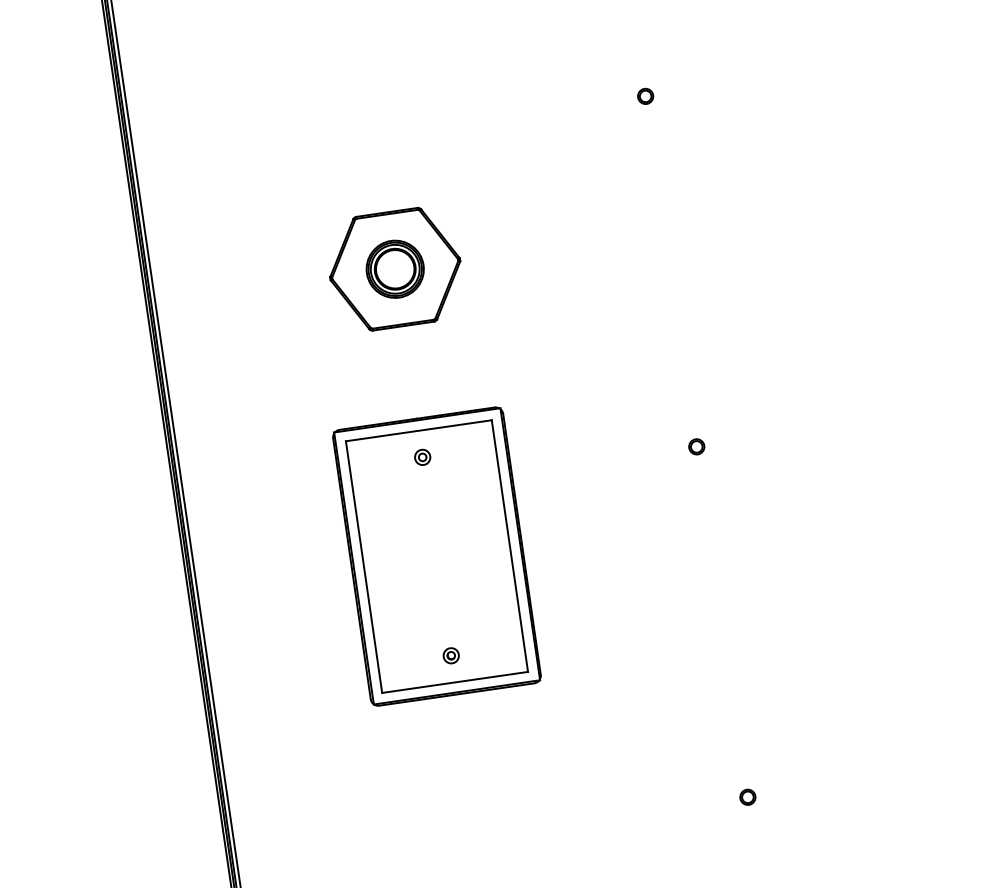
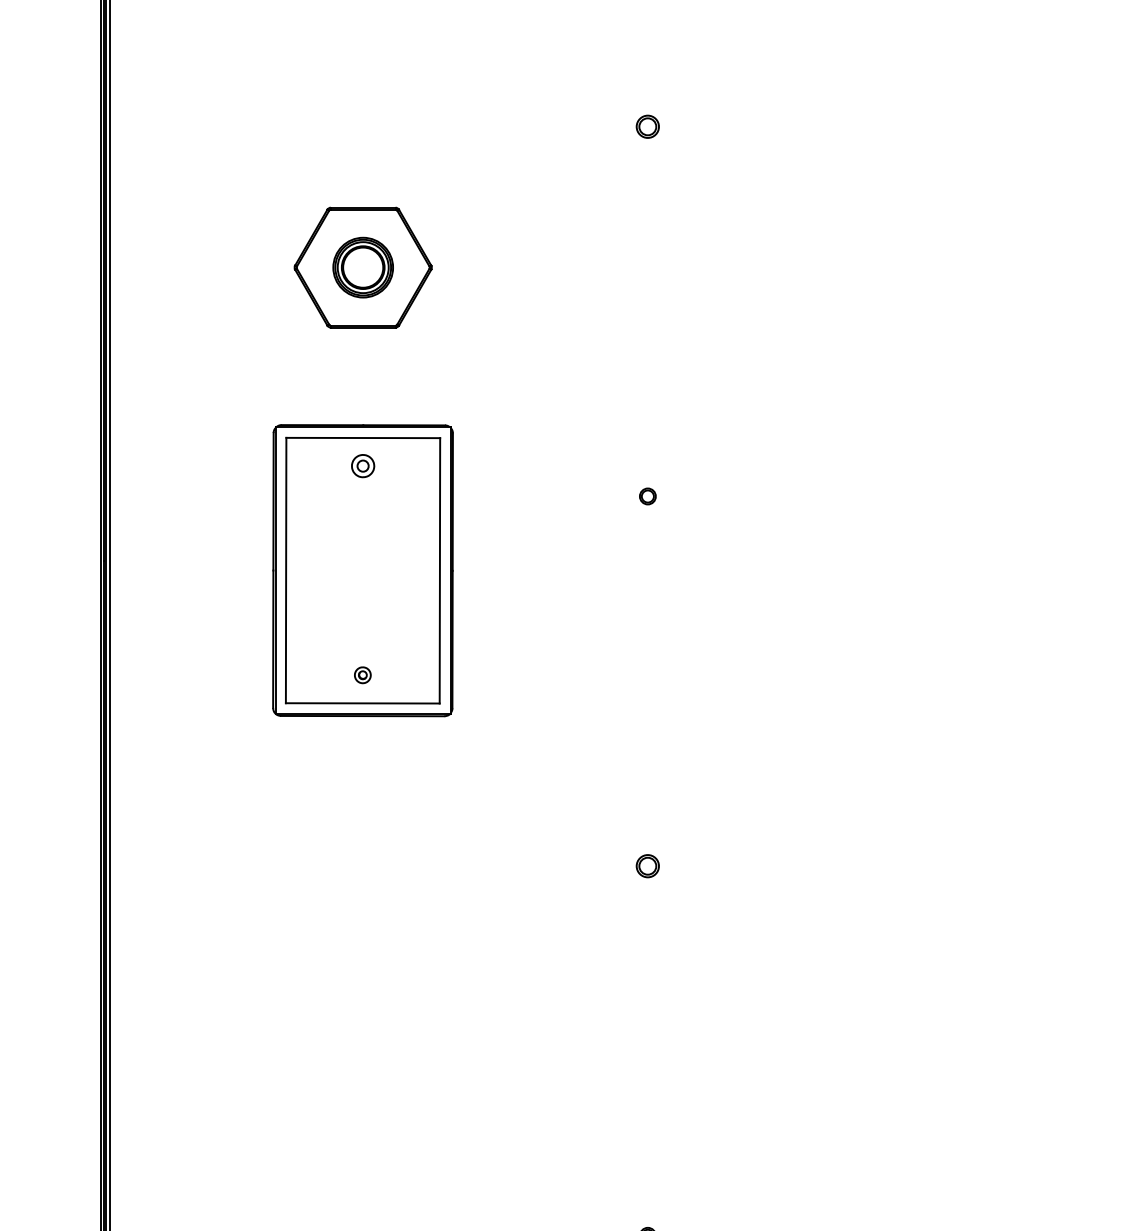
part: (645, 96) -> (647, 126), size x1.4
part: (422, 456) -> (363, 465), size x1.4
part: (747, 796) -> (647, 865), size x1.4

